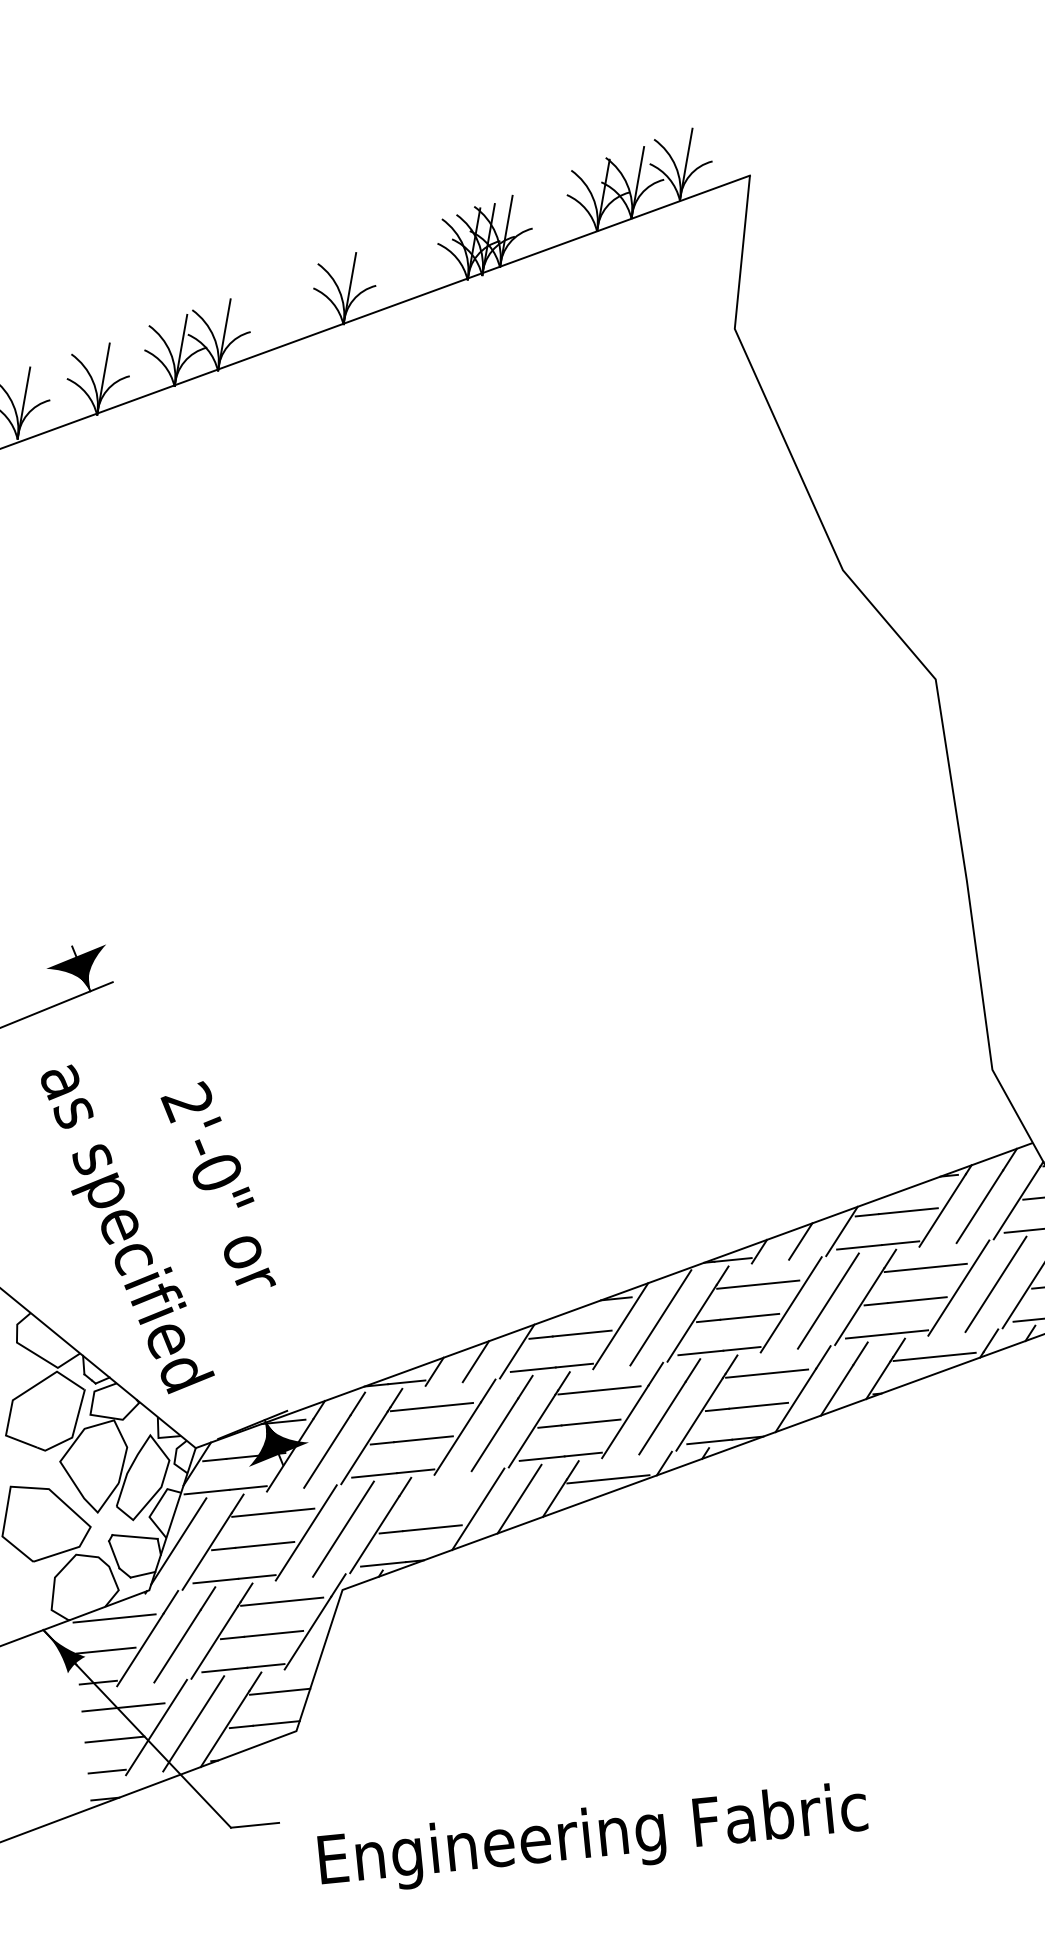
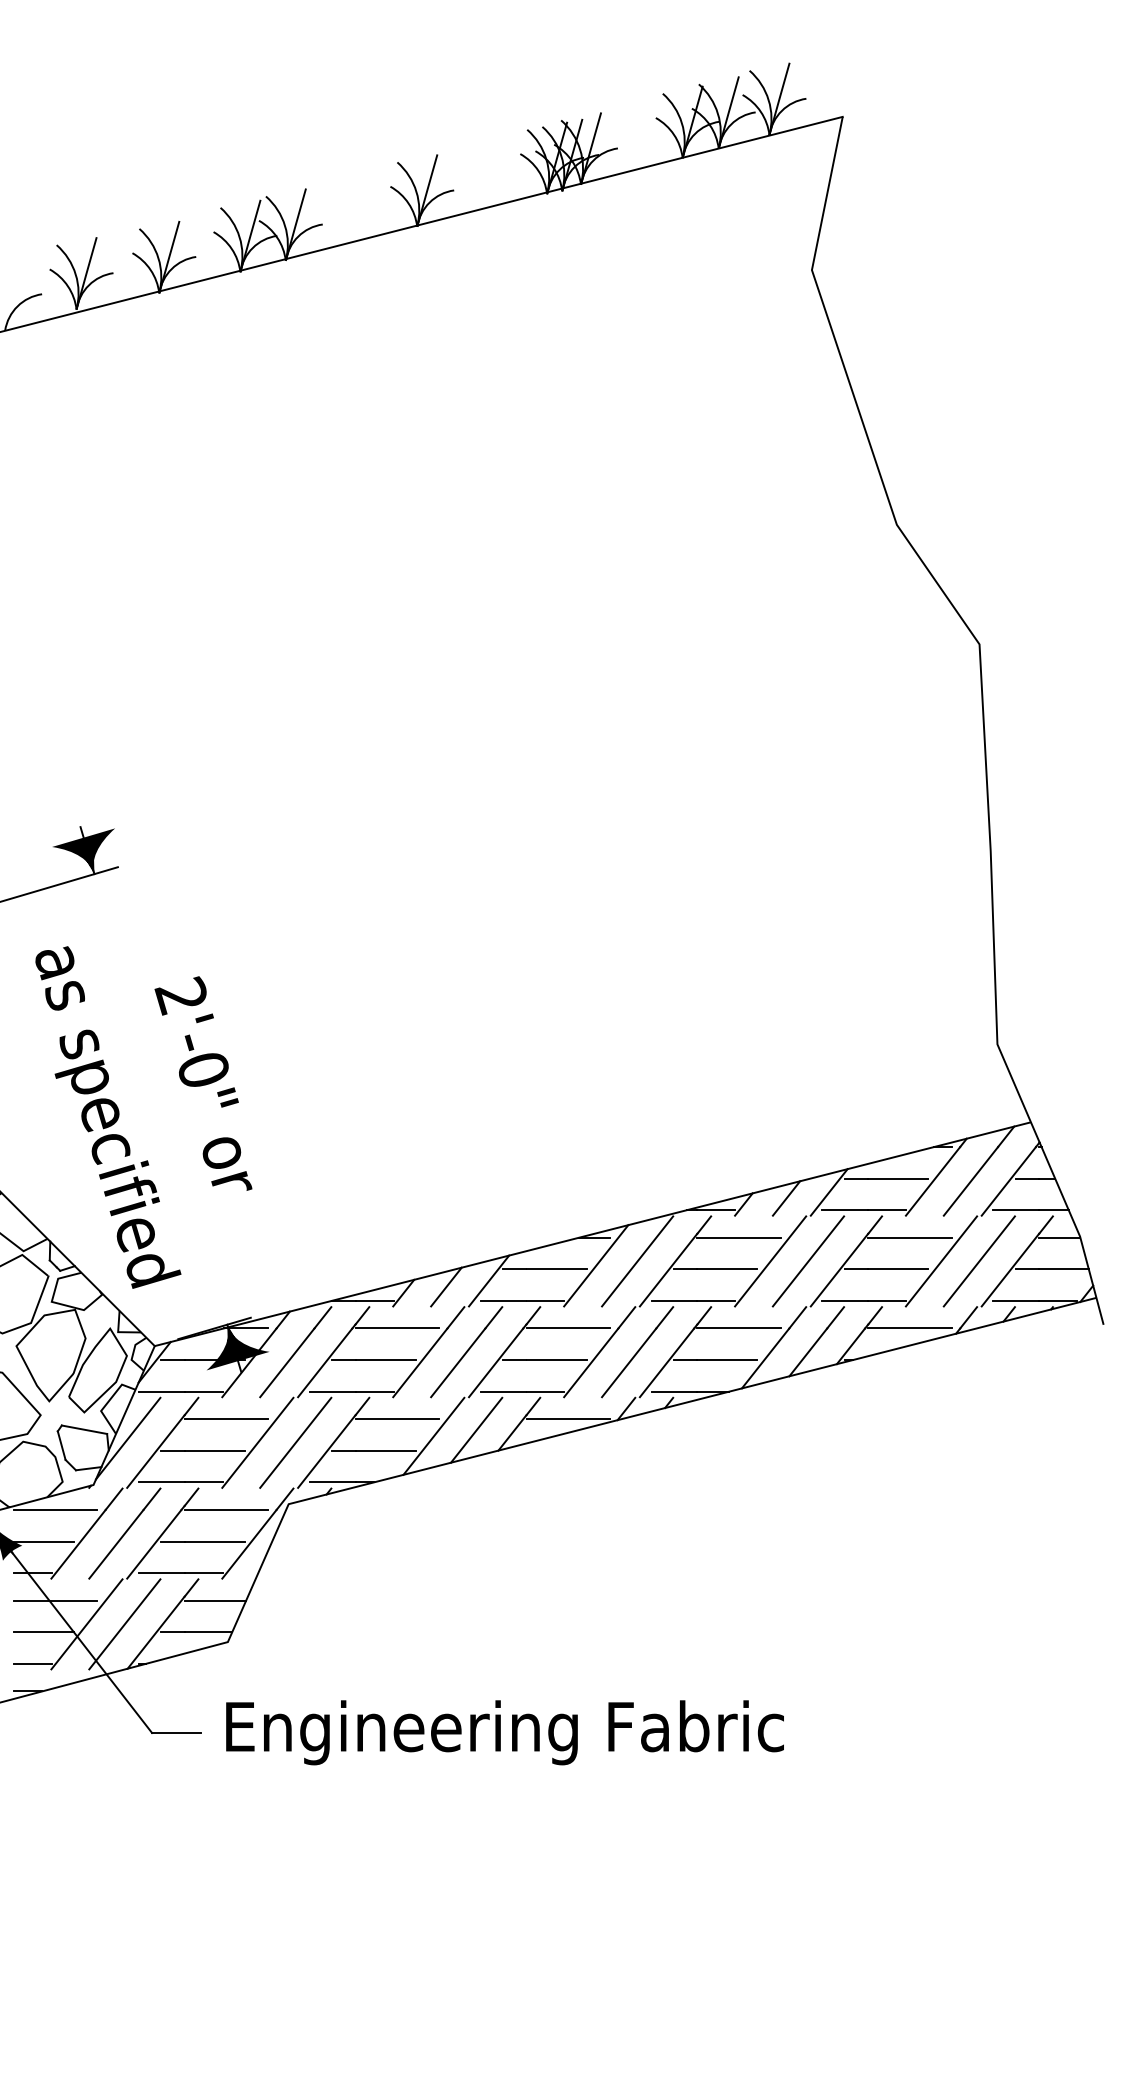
line: (440, 1496) -> (397, 1419), added
text: (592, 1838) -> (504, 1732), moved

